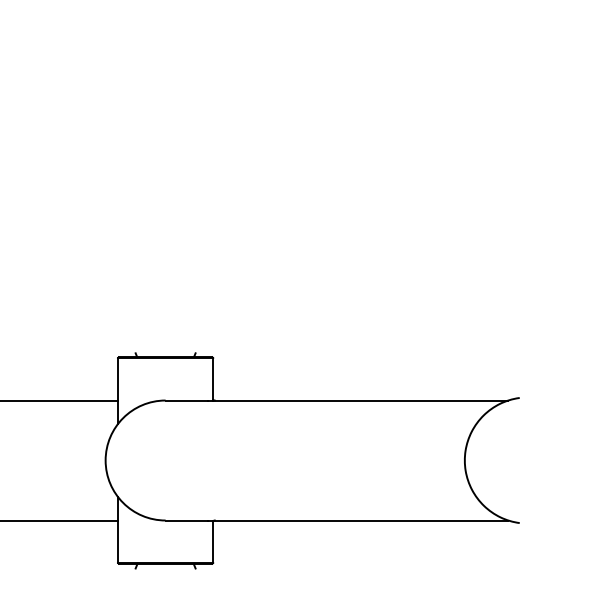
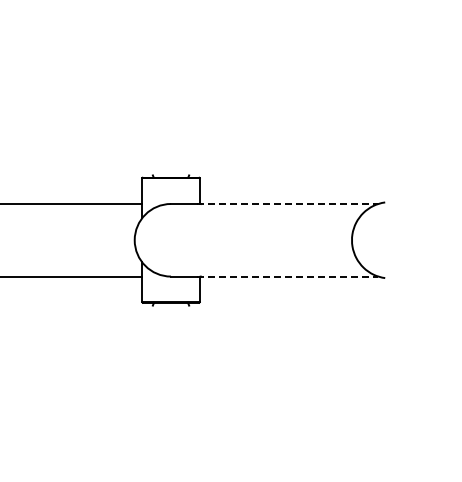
line: (358, 399) -> (287, 203), solid -> dashed
line: (358, 520) -> (287, 276), solid -> dashed

